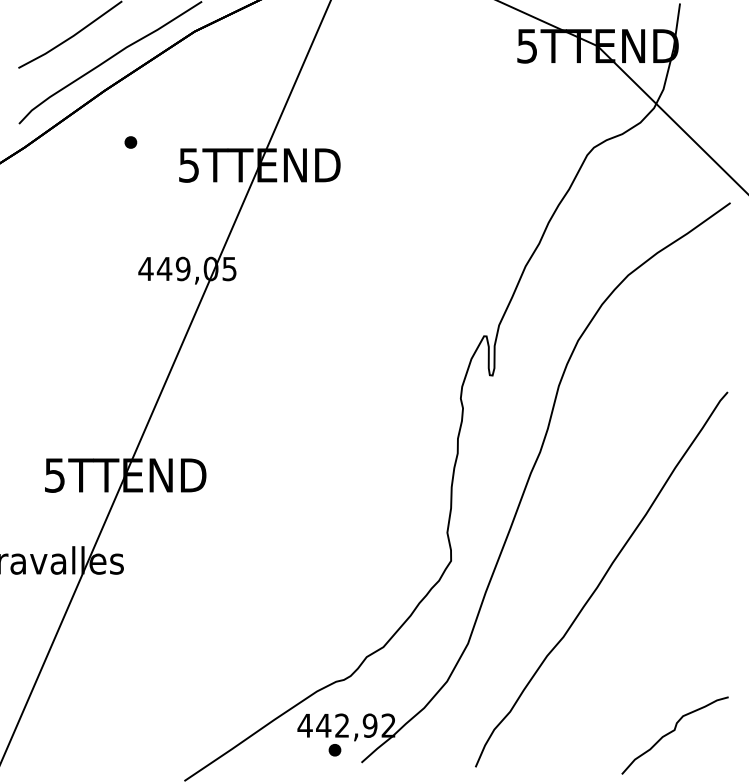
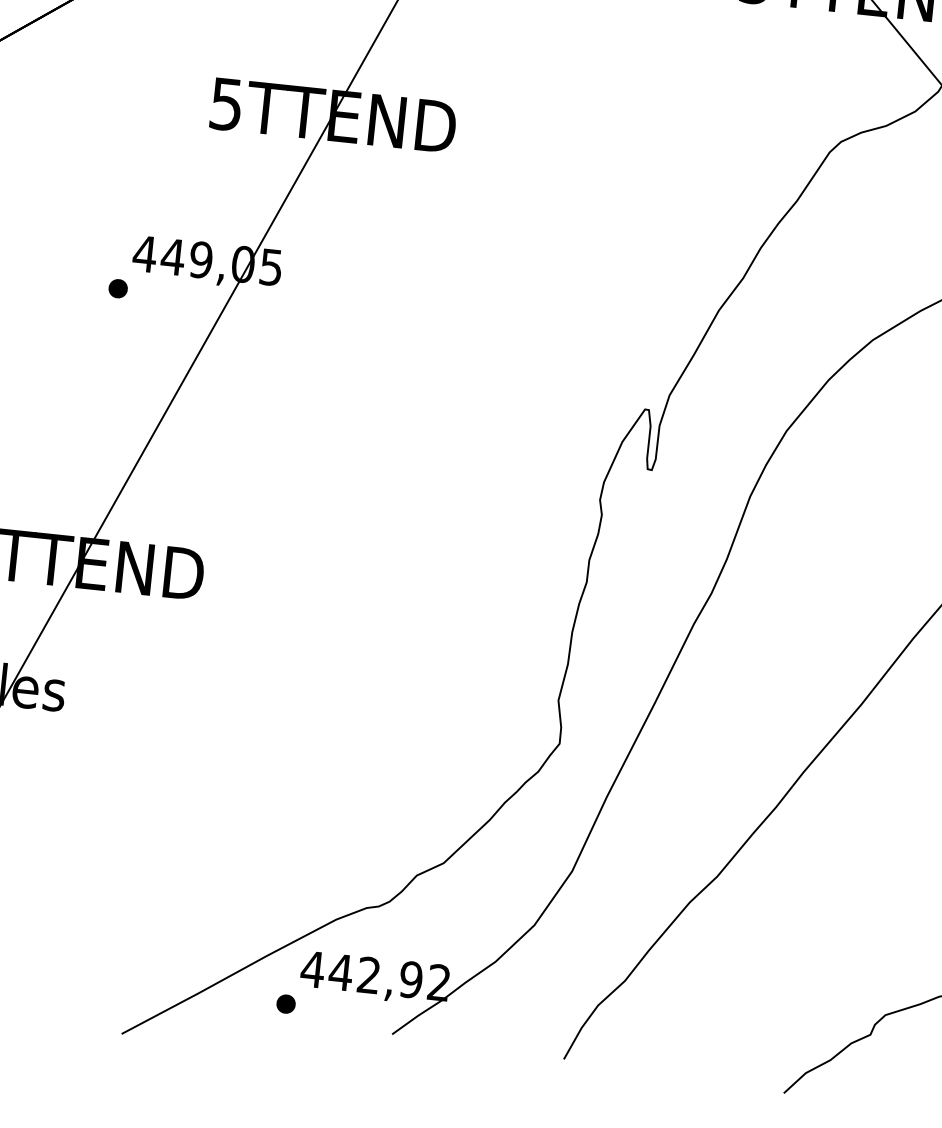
part: (130, 142) -> (117, 288), moved
part: (334, 750) -> (285, 1004), moved

